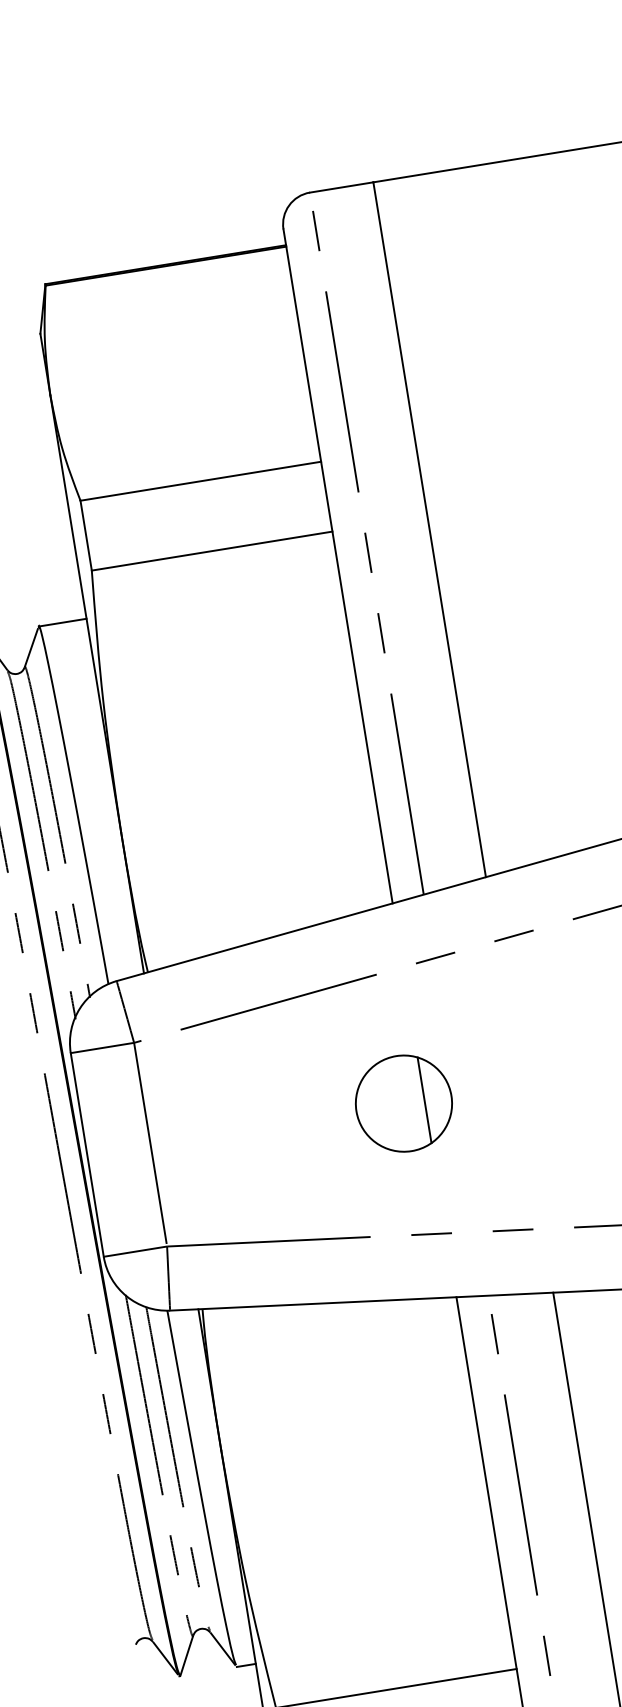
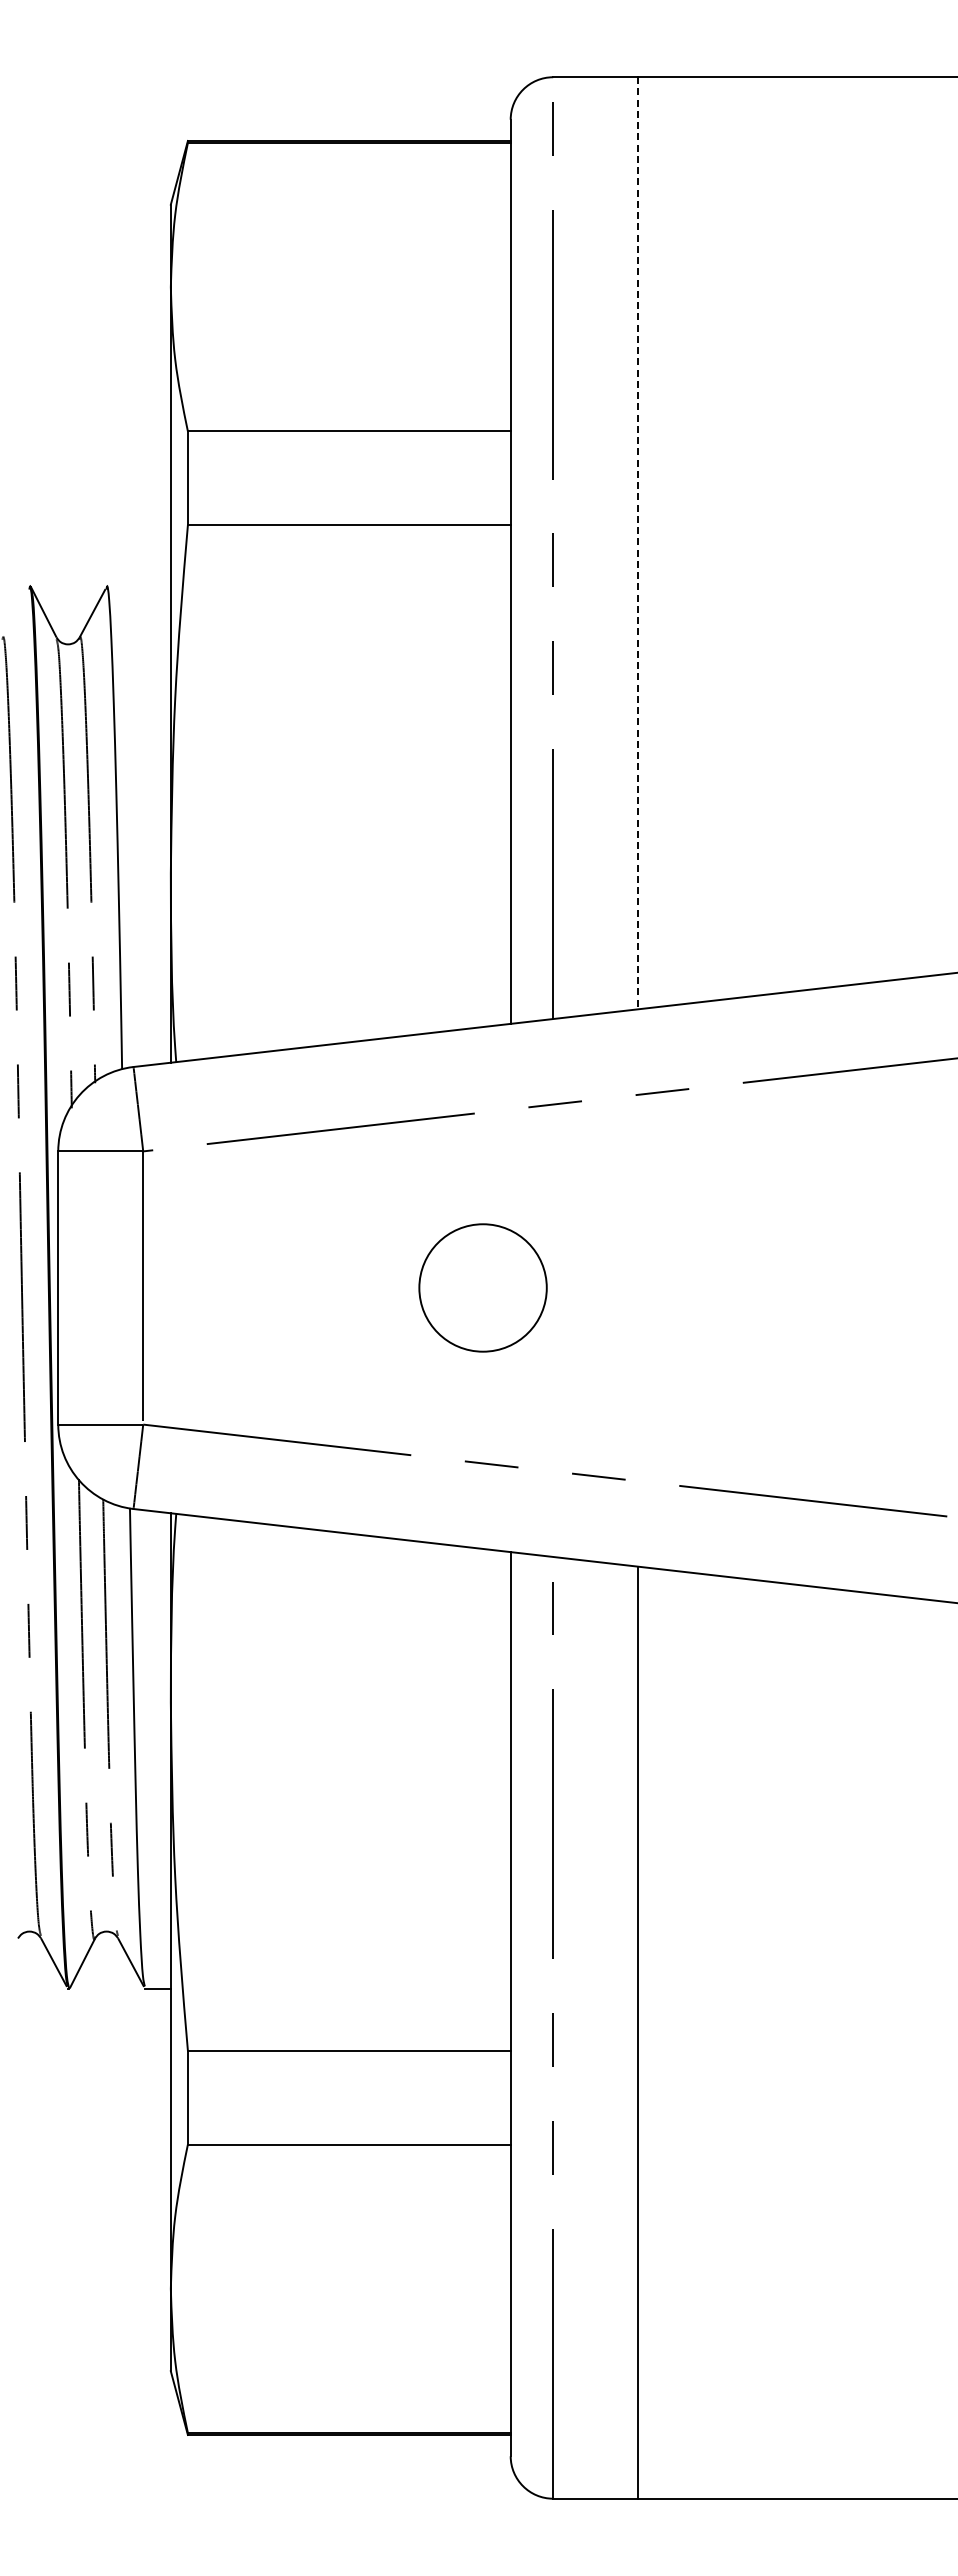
line: (429, 529) -> (638, 543), solid -> dashed
line: (62, 623) -> (138, 587), removed
line: (424, 1099) -> (510, 1287), removed

